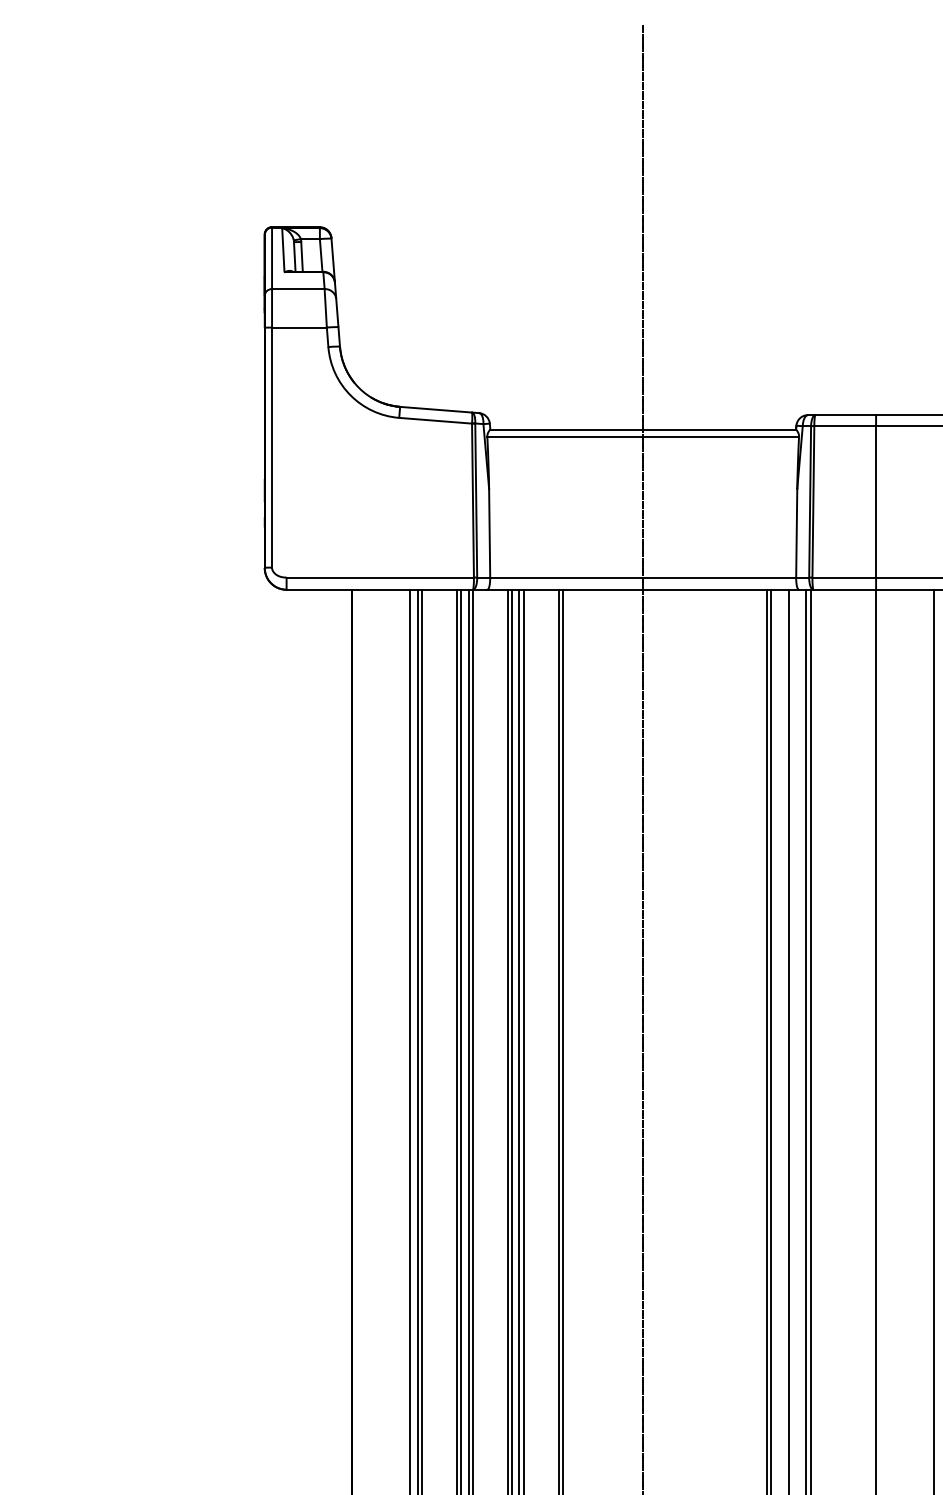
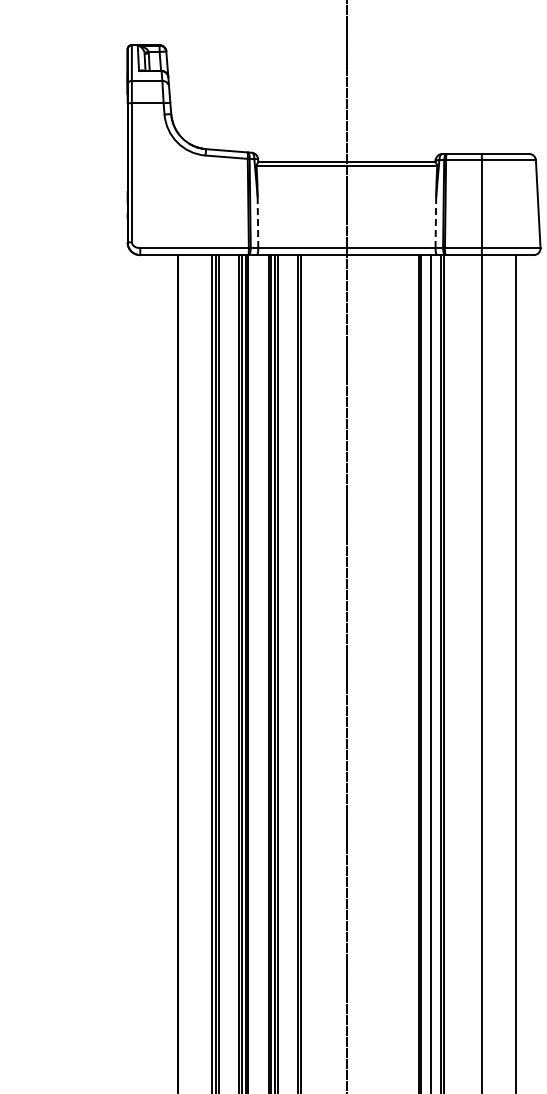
line: (488, 533) -> (257, 222), solid -> dashed
line: (796, 533) -> (435, 222), solid -> dashed

